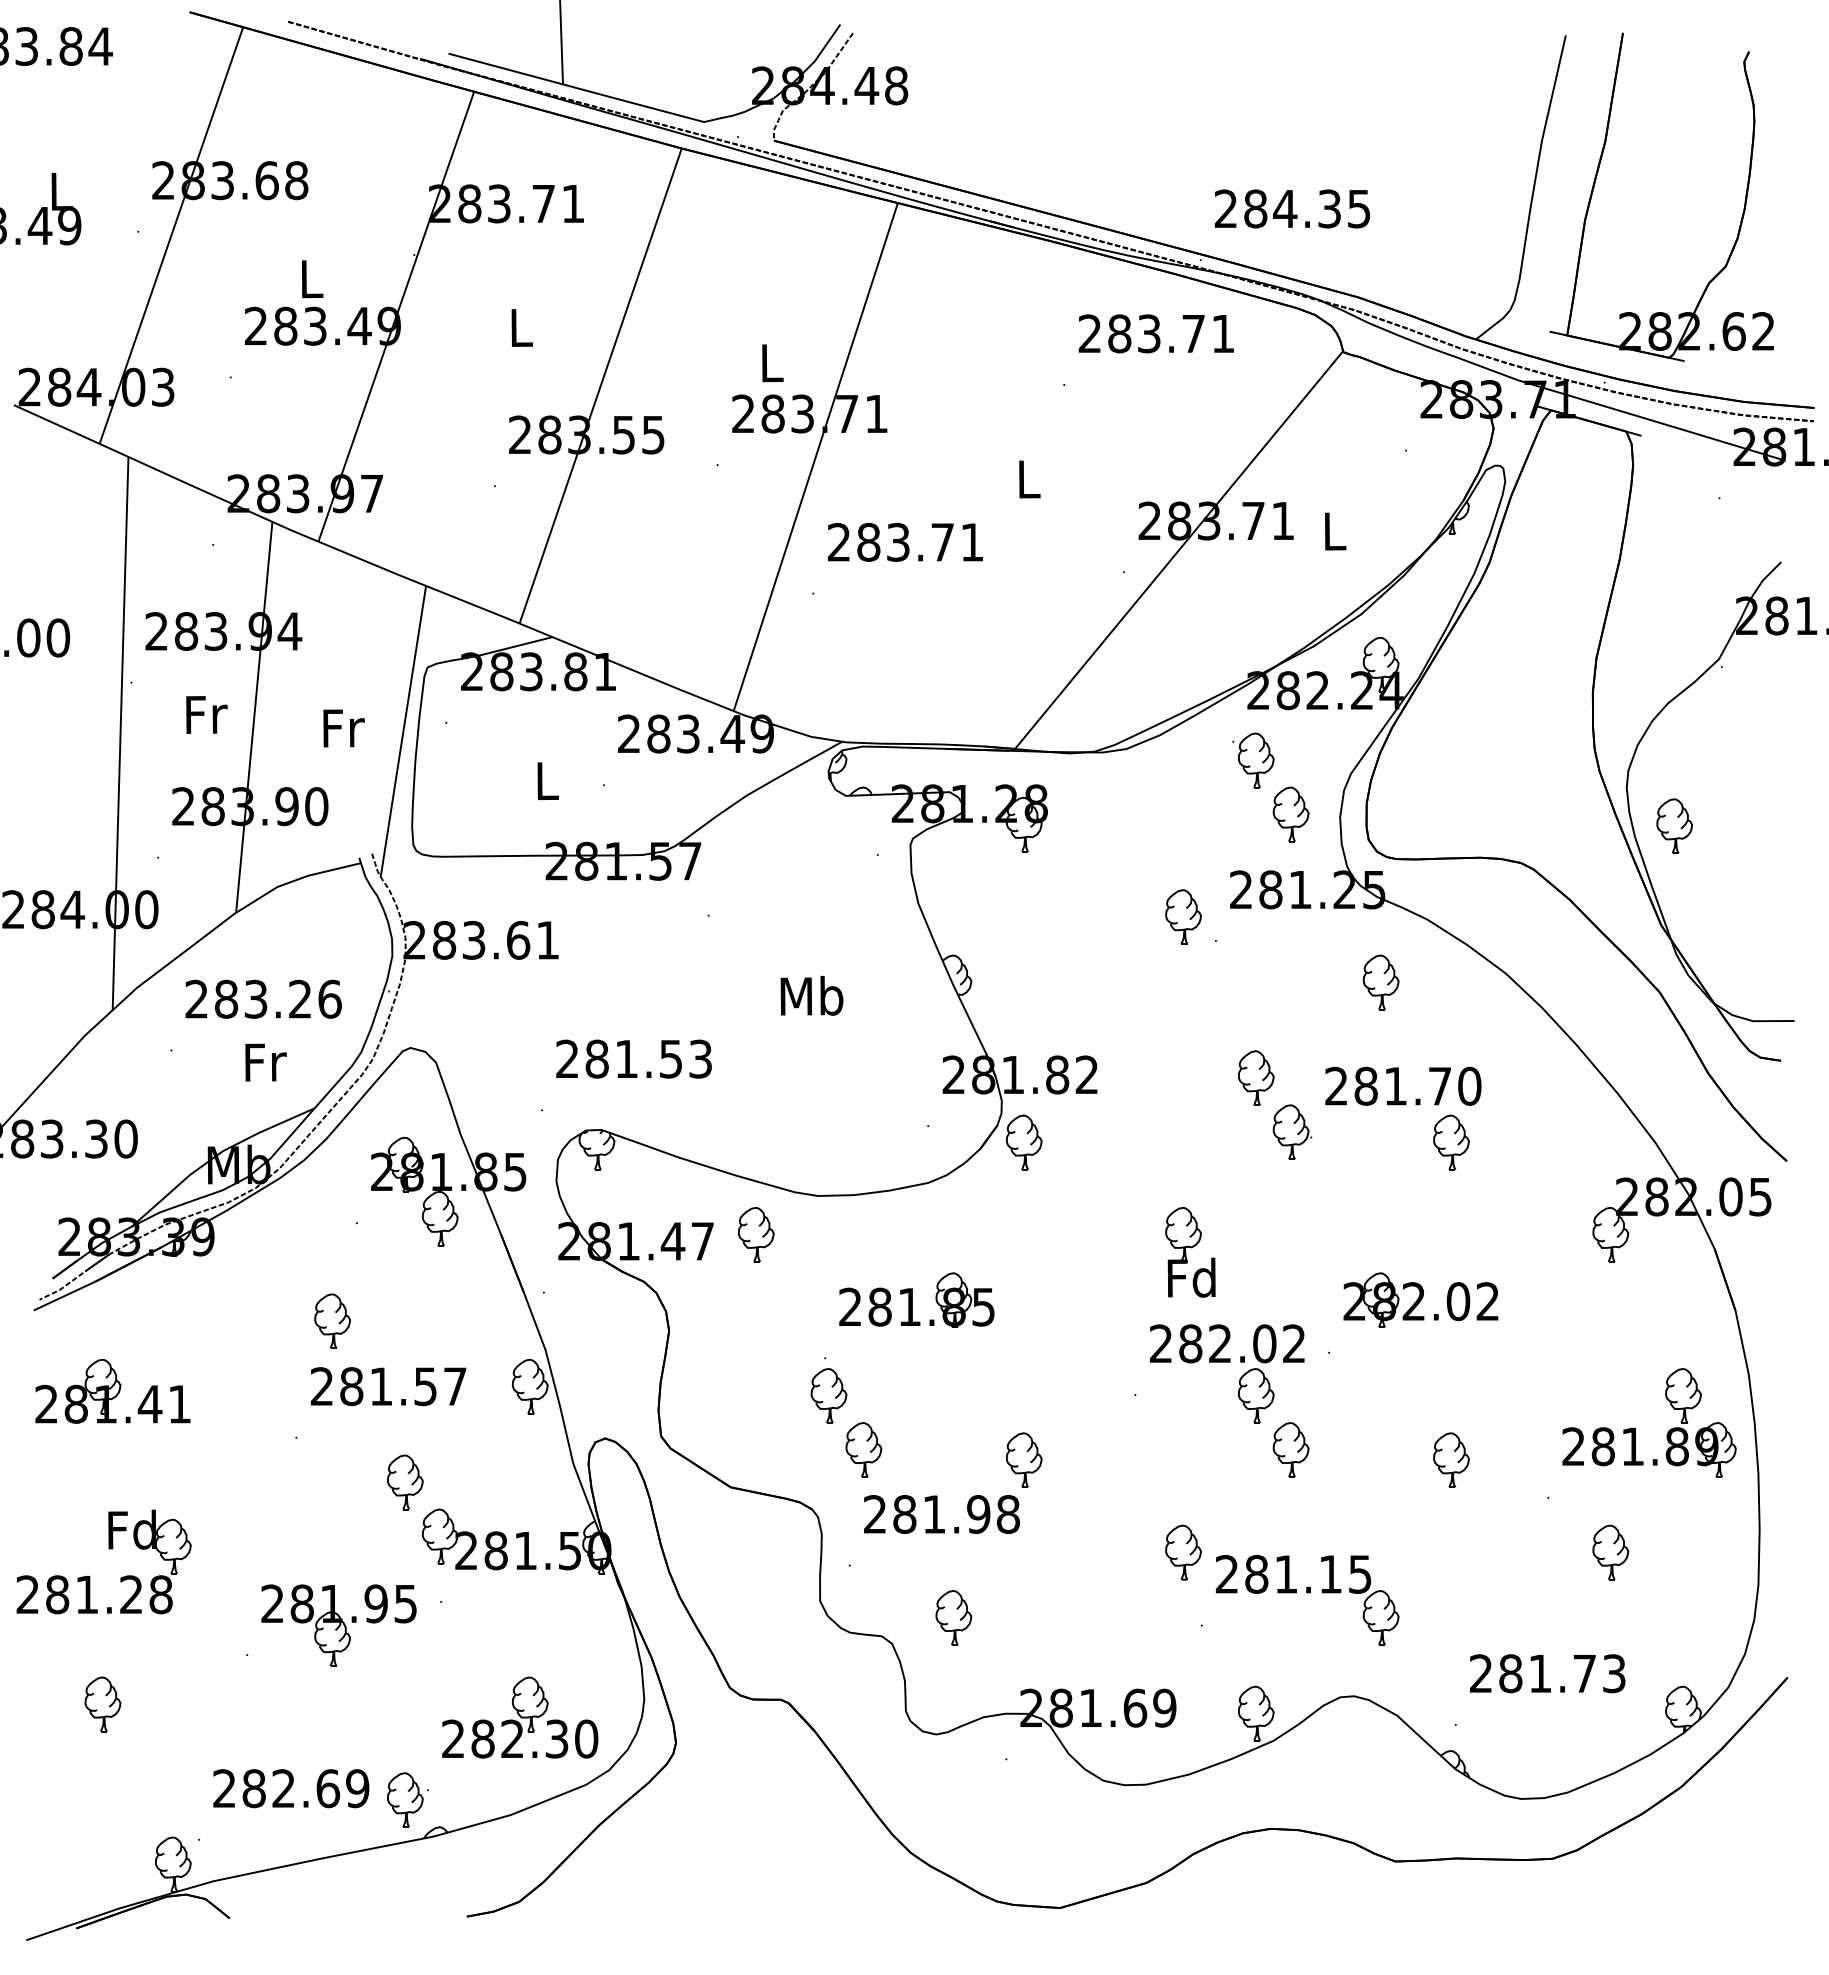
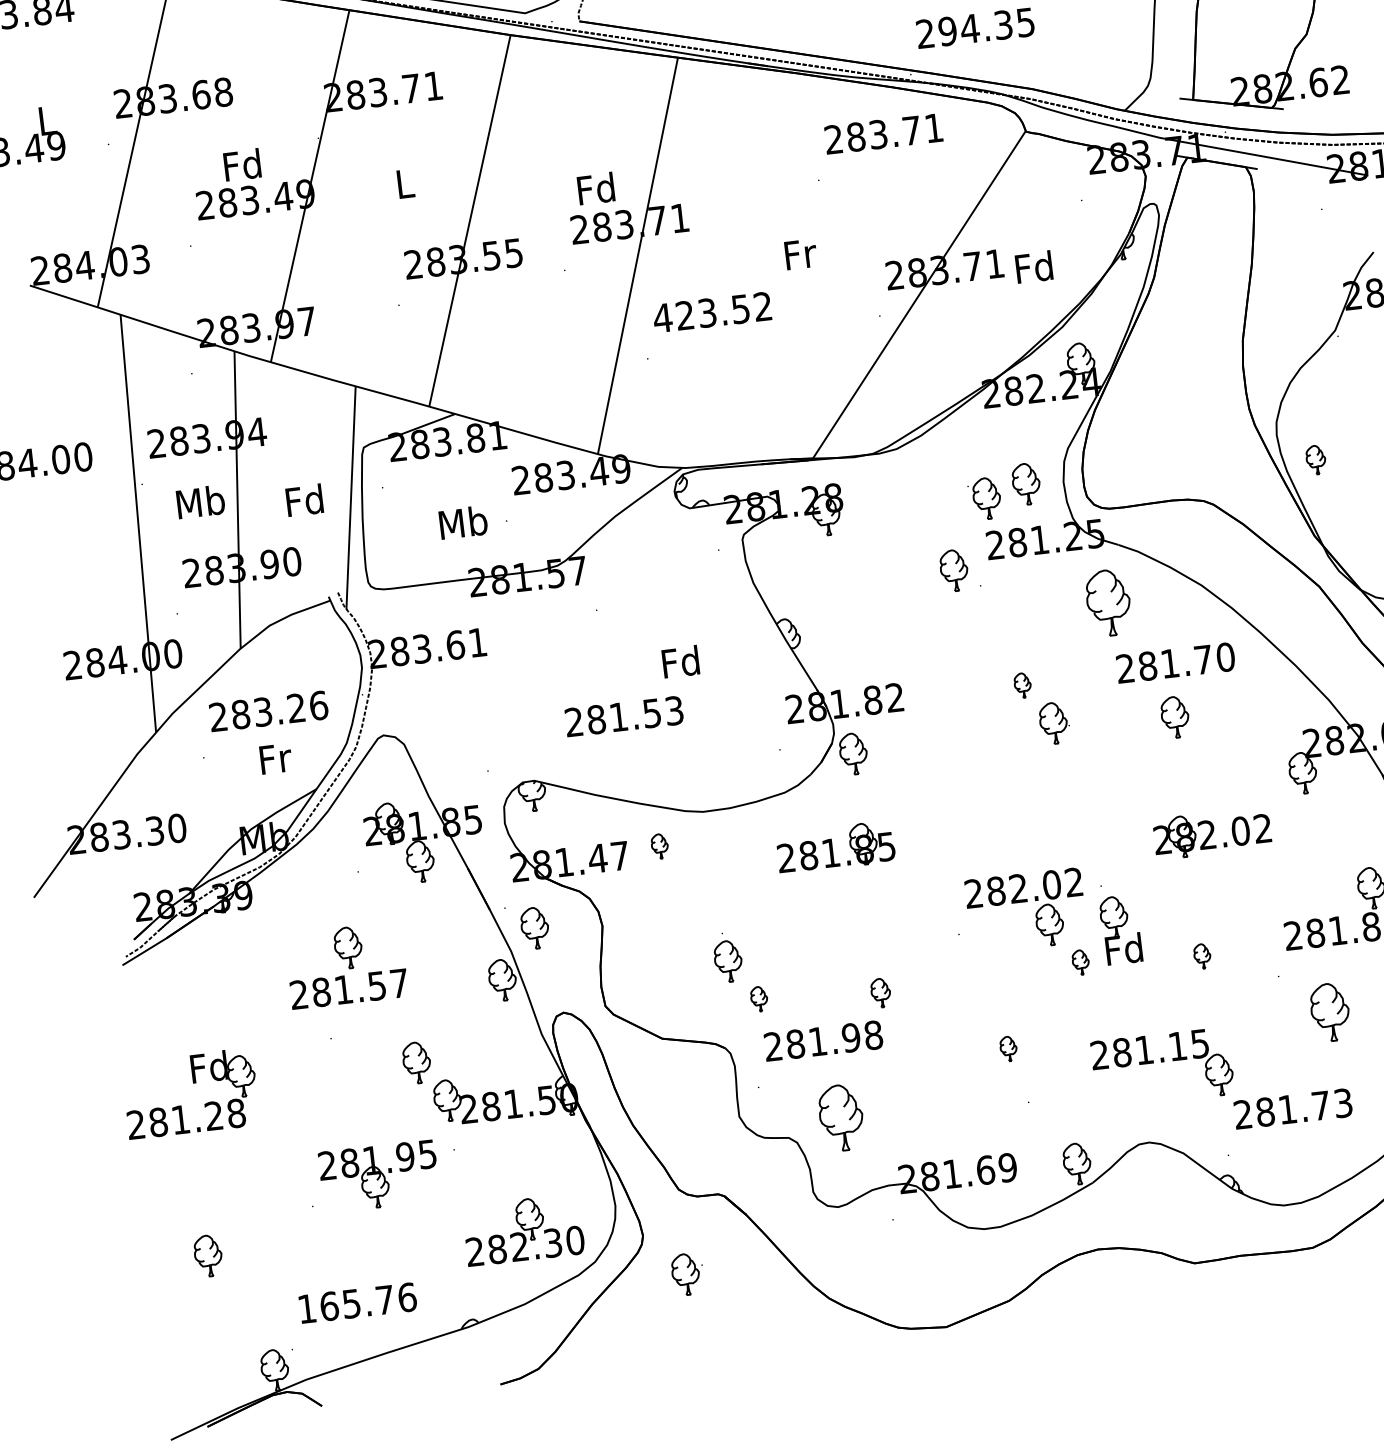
text: (1255, 208) -> (947, 31), 284.35 -> 294.35
text: (310, 278) -> (242, 164), L -> Fd
text: (770, 362) -> (595, 188), L -> Fd
text: (1029, 479) -> (800, 254), L -> Fr
text: (1333, 530) -> (1033, 266), L -> Fd
text: (904, 541) -> (711, 311), 283.71 -> 423.52
text: (205, 714) -> (200, 502), Fr -> Mb
text: (341, 727) -> (304, 500), Fr -> Fd
part: (1253, 760) -> (984, 498), moved
text: (546, 780) -> (462, 522), L -> Mb
part: (1674, 825) -> (1315, 459), size x0.7
part: (1380, 982) -> (1108, 602), size x1.6
text: (811, 995) -> (680, 661), Mb -> Fd
text: (633, 1058) -> (623, 716), moved
part: (1256, 1077) -> (1022, 685), size x0.6
text: (1403, 1085) -> (1175, 662), moved
part: (756, 1234) -> (659, 846), size x0.6
part: (1190, 1252) -> (1120, 930), moved
part: (916, 1299) -> (835, 846), moved
part: (1420, 1299) -> (1212, 832), moved
part: (580, 1323) -> (535, 928), added
text: (388, 1386) -> (349, 989), moved
part: (112, 1390) -> (188, 1018), removed
part: (863, 1449) -> (758, 998), size x0.6
part: (1290, 1449) -> (1080, 962), size x0.6
part: (1024, 1459) -> (881, 992), size x0.7
part: (1451, 1459) -> (1202, 955), size x0.6
part: (109, 1549) -> (193, 1083), moved
part: (1183, 1552) -> (1008, 1048), size x0.6
part: (1610, 1552) -> (1330, 1012), size x1.4
part: (1307, 1593) -> (1161, 1062), moved
part: (953, 1617) -> (841, 1117), size x1.6
text: (291, 1788) -> (357, 1303), 282.69 -> 165.76
part: (407, 1799) -> (687, 1273), moved

